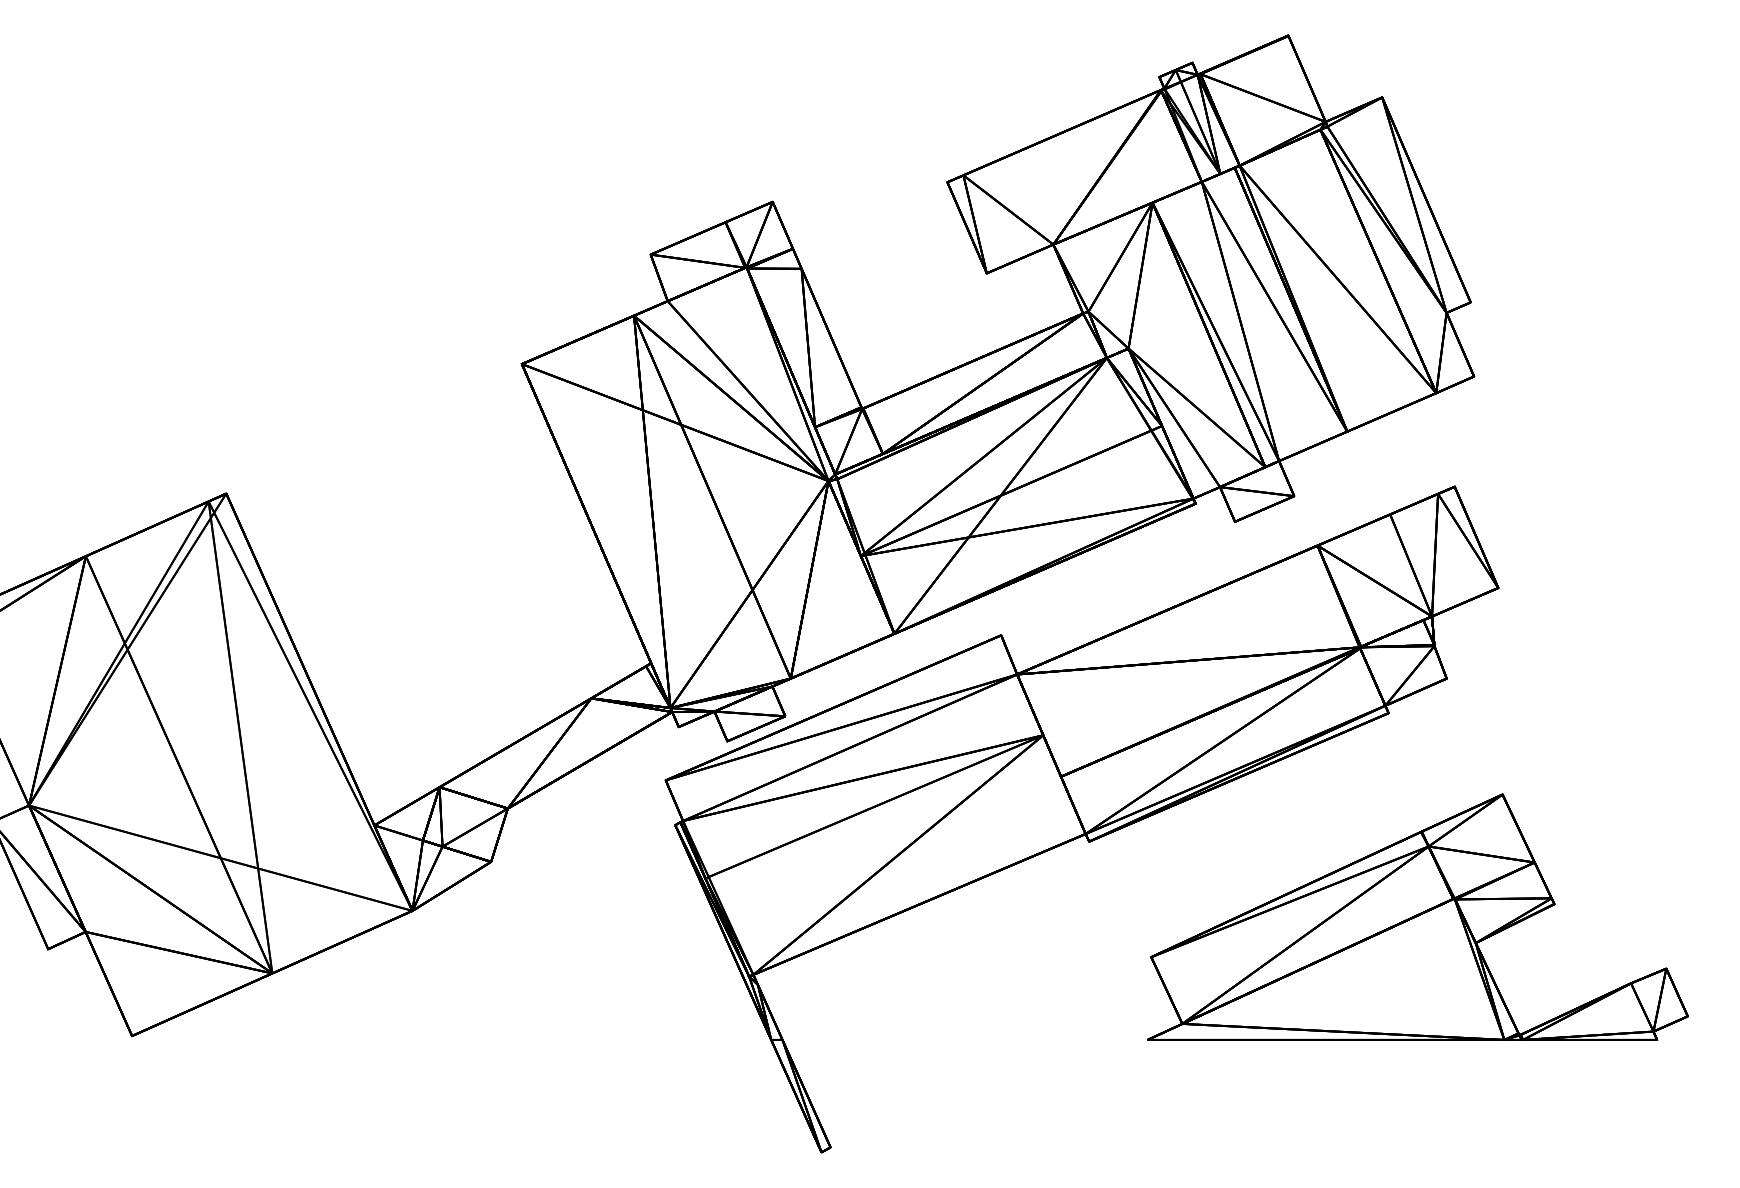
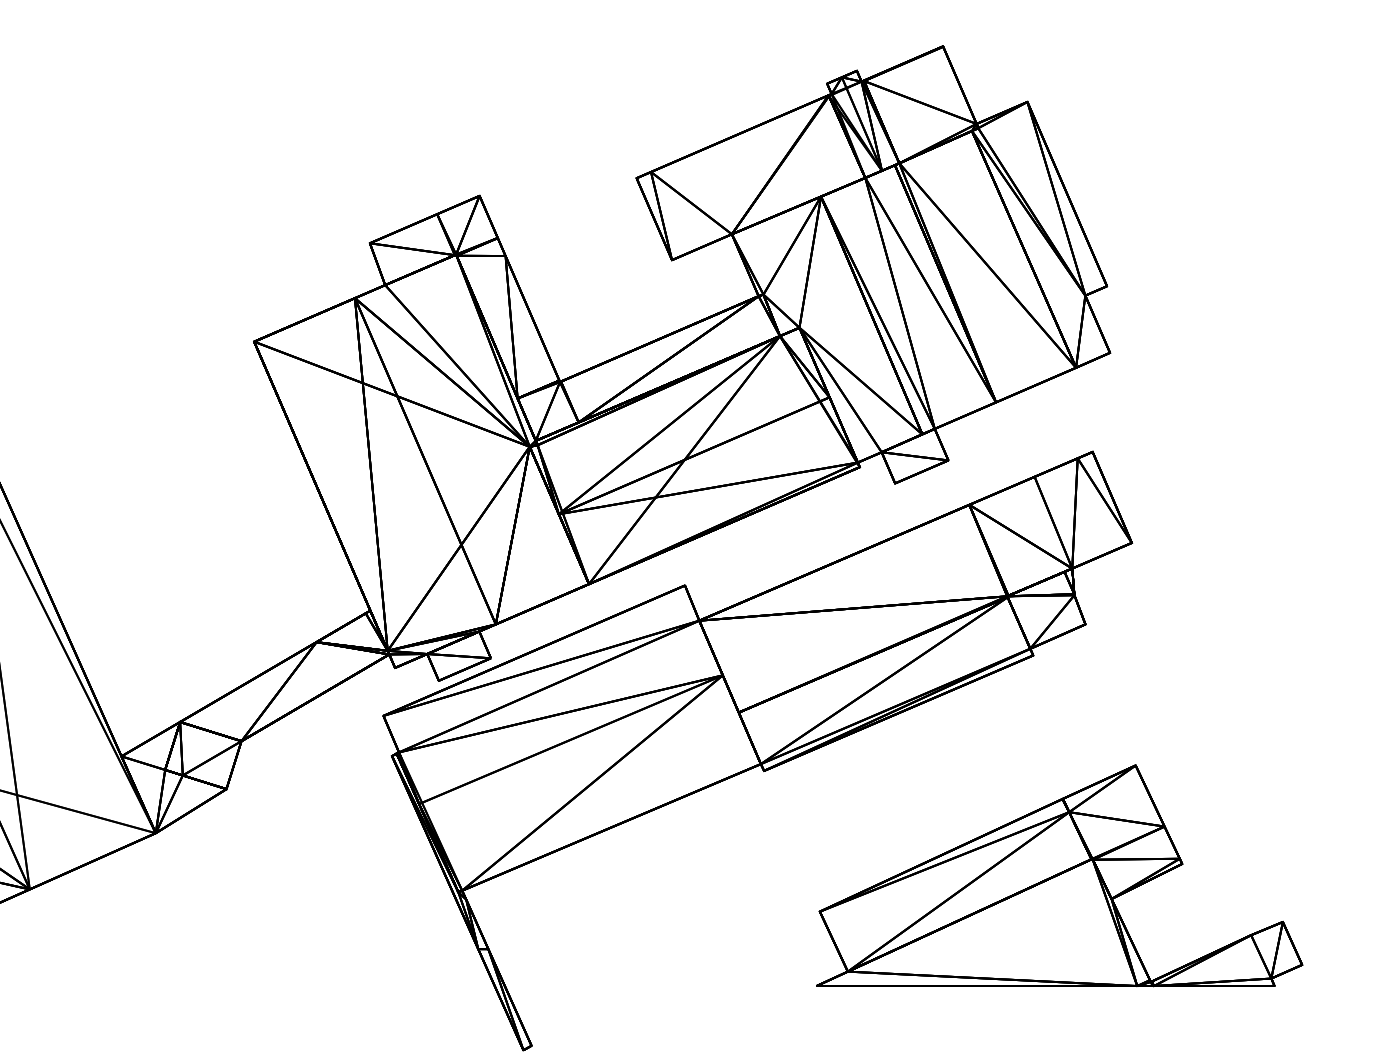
part: (1417, 917) -> (1059, 875), moved

